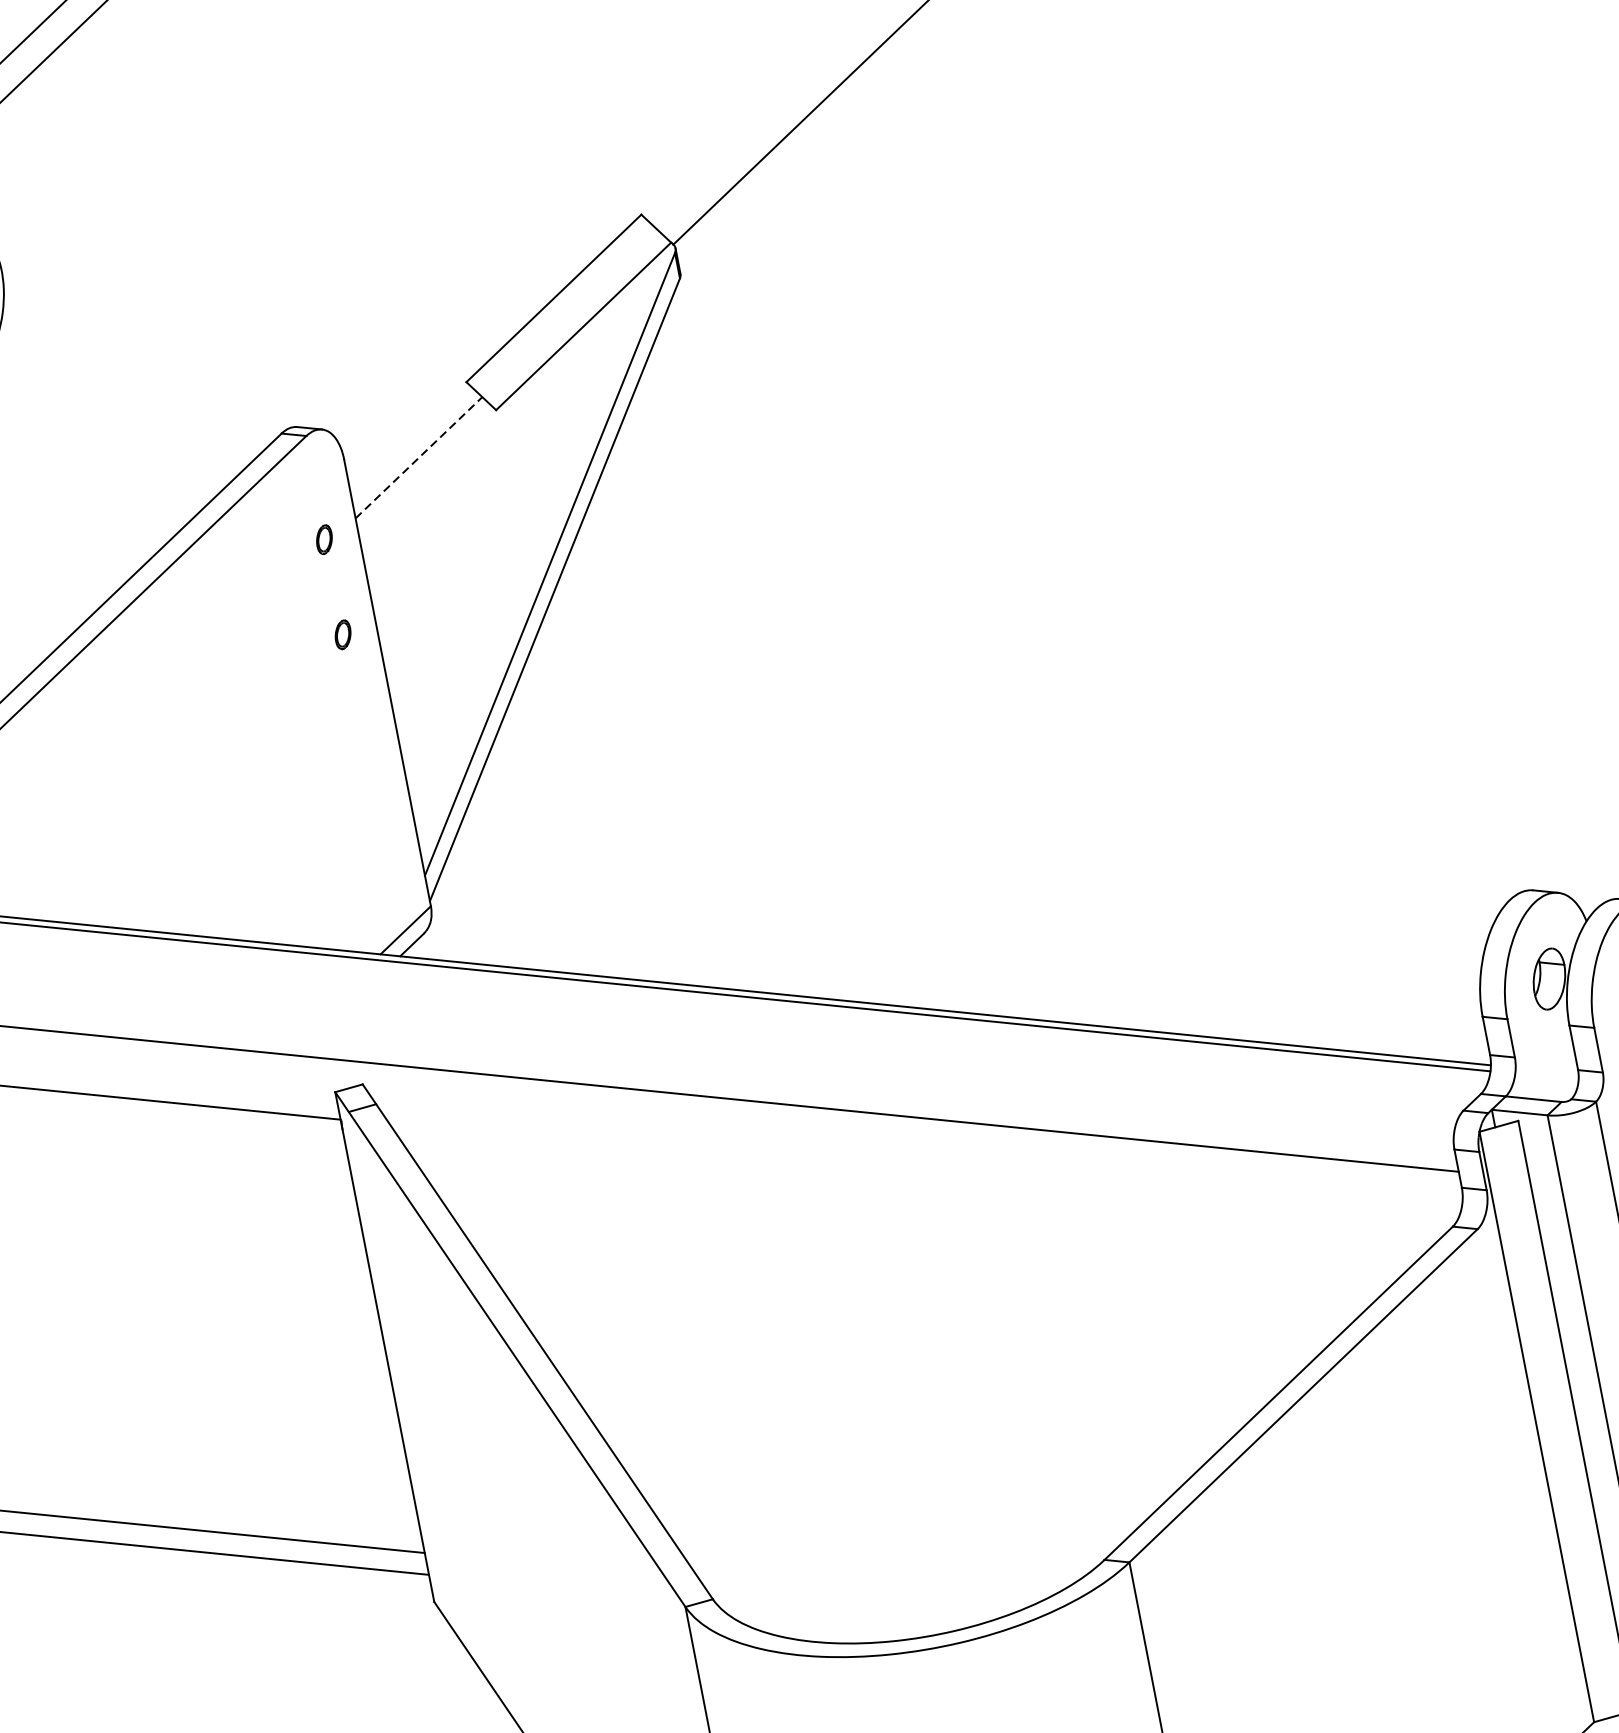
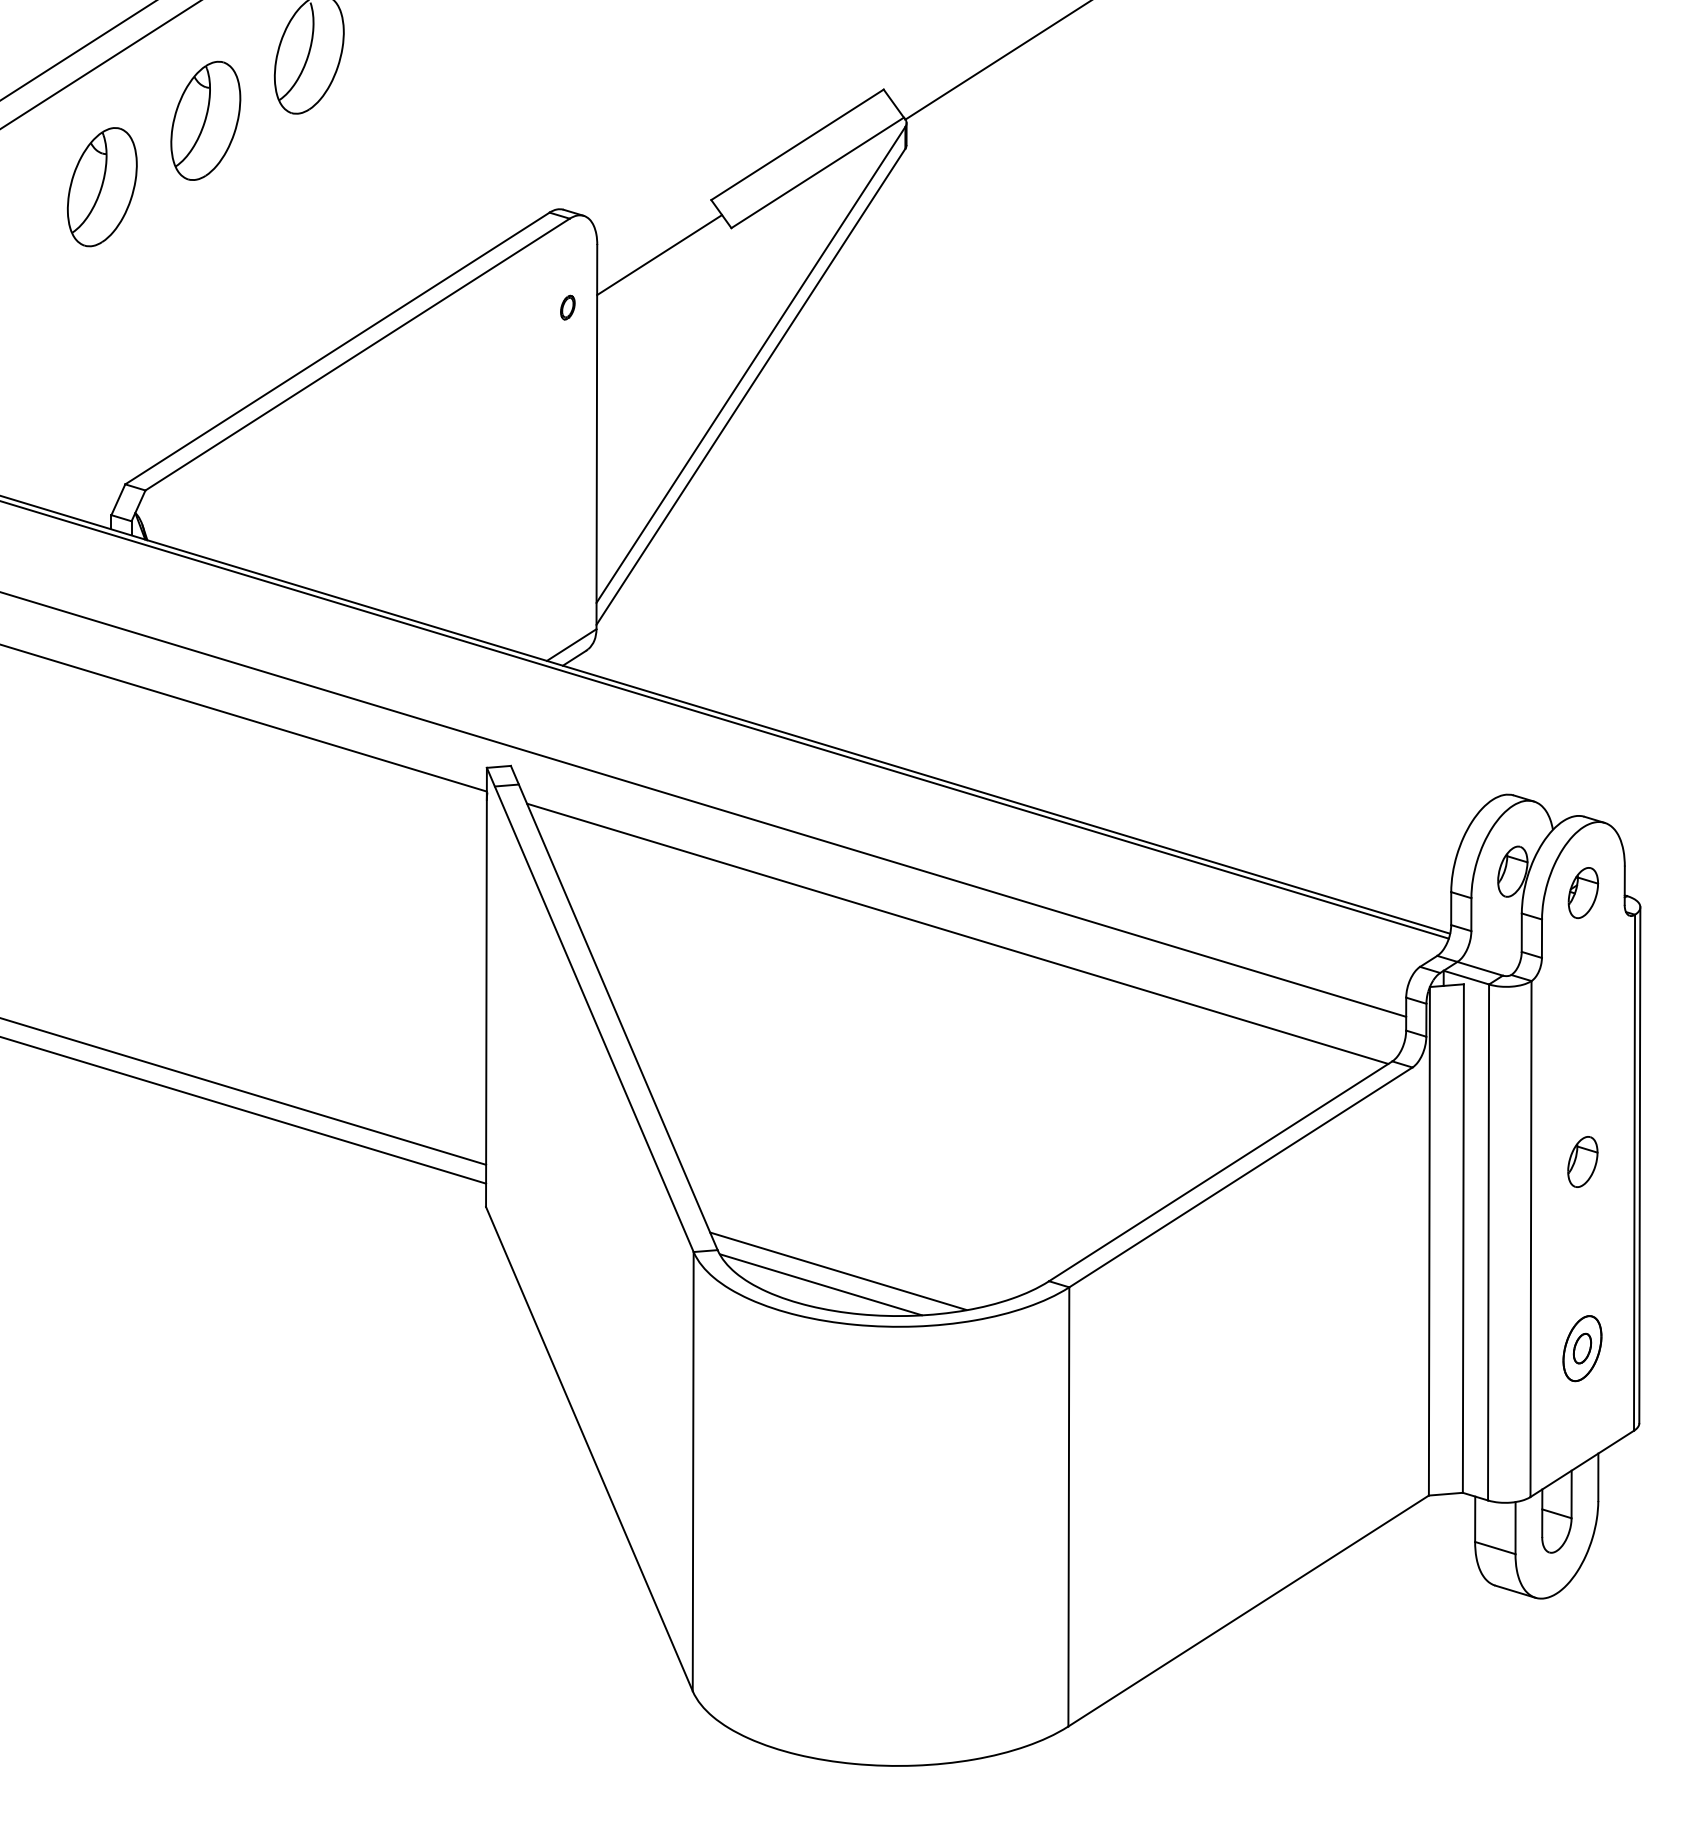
line: (419, 456) -> (660, 254), dashed -> solid
part: (342, 634) -> (567, 389), removed
line: (919, 1177) -> (957, 933), added
line: (857, 1595) -> (838, 1270), added
line: (840, 1615) -> (820, 1284), added

